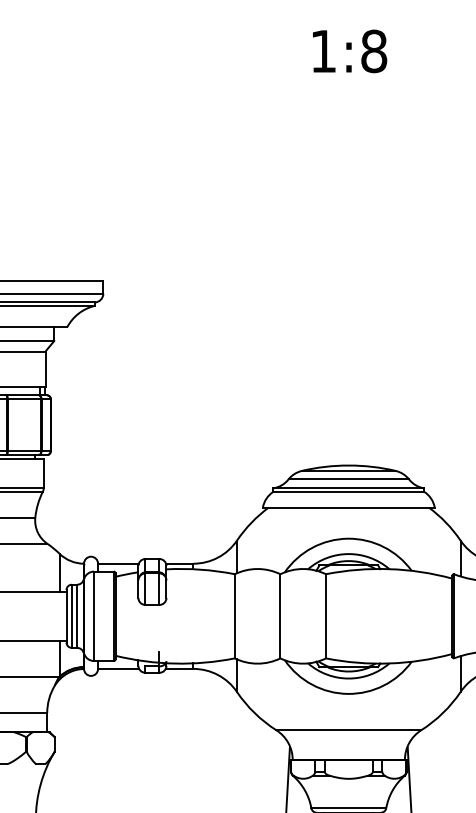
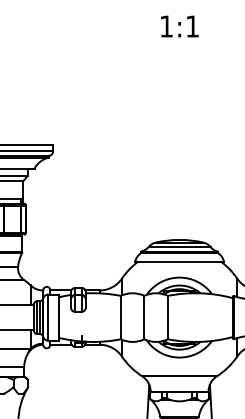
text: (373, 51) -> (192, 26), 1:8 -> 1:1

